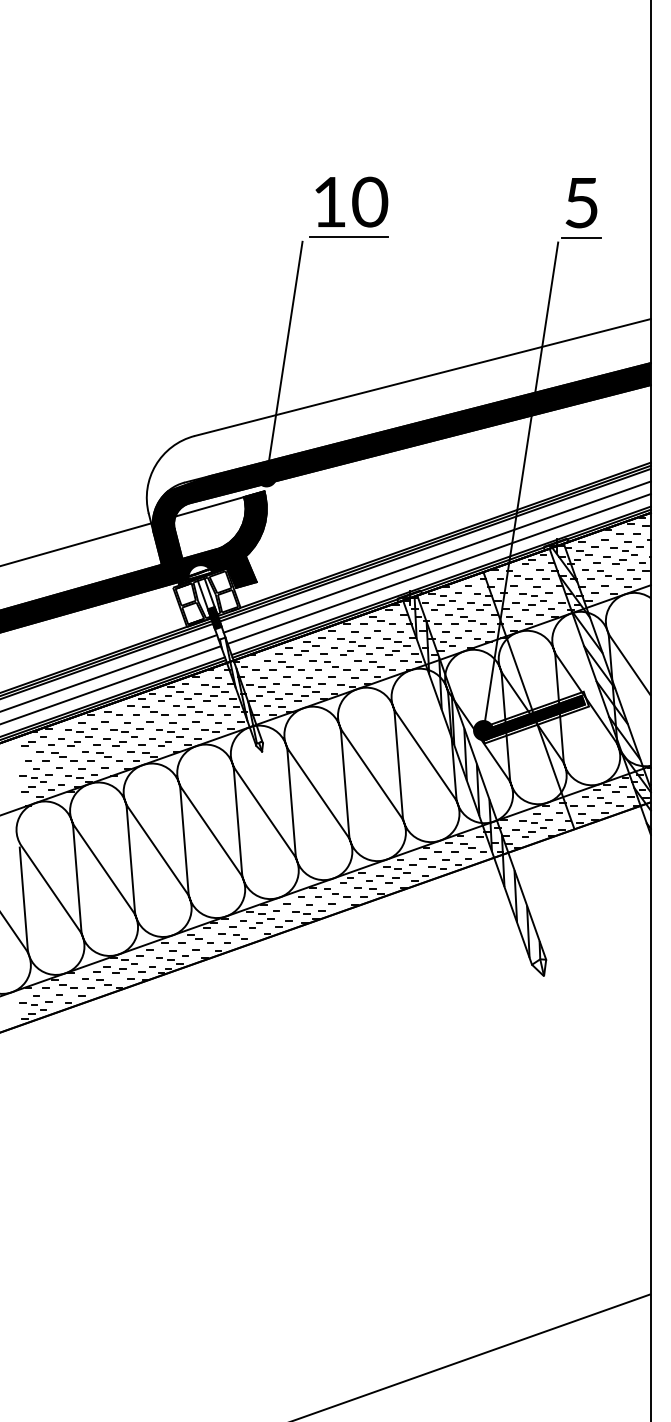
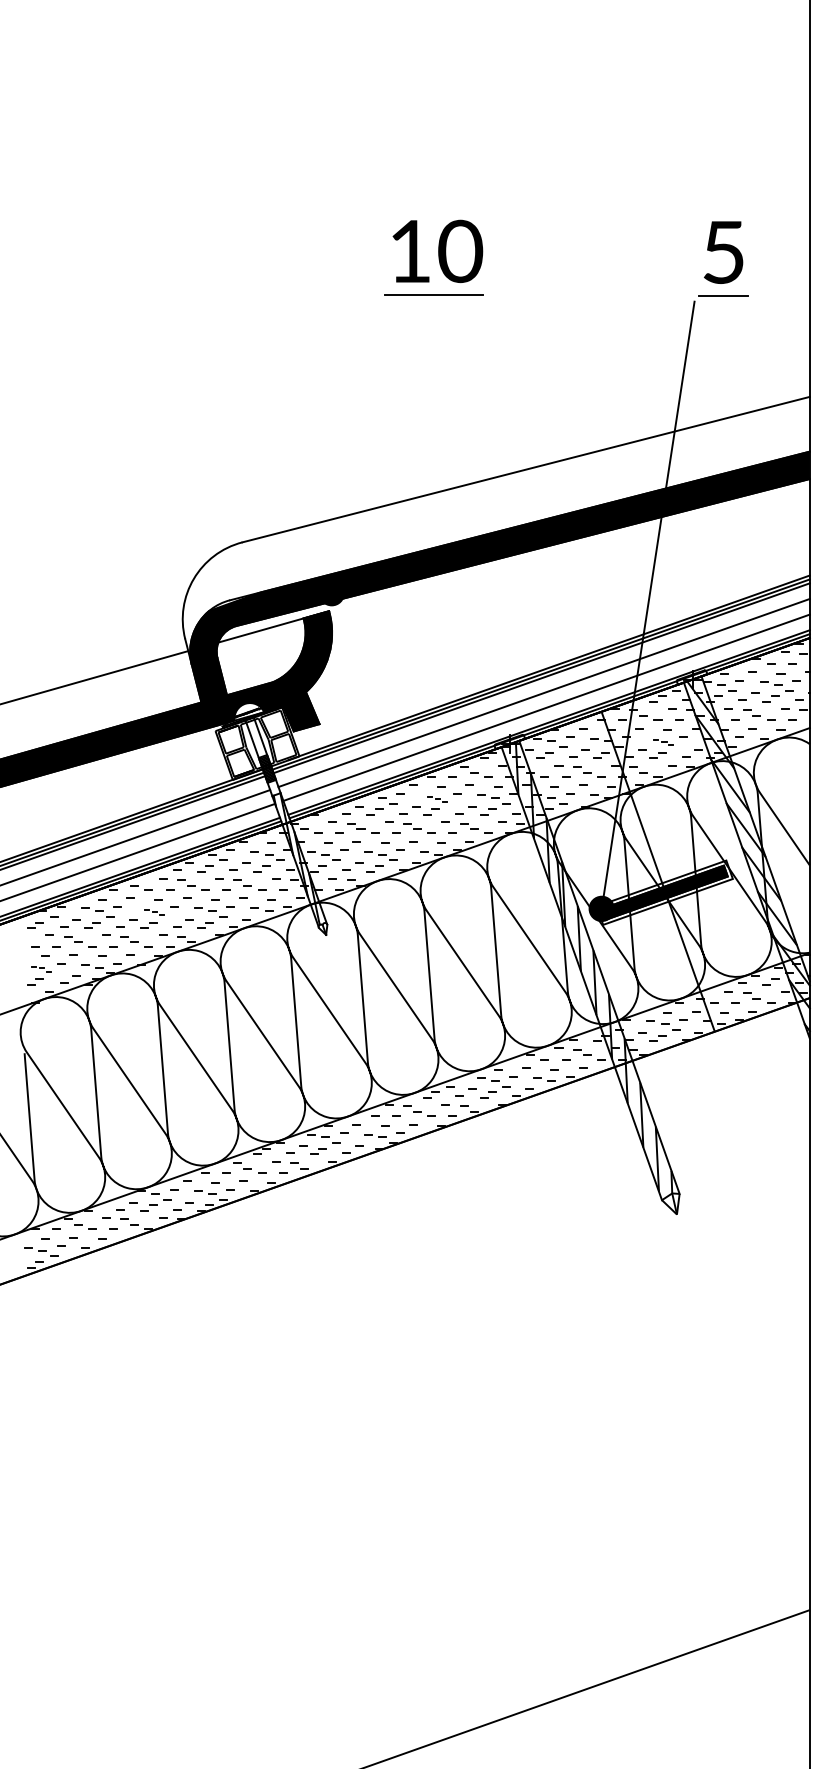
line: (284, 358) -> (353, 446), removed
part: (533, 596) -> (663, 742), size x0.6
part: (351, 642) -> (437, 799), size x0.6
part: (124, 733) -> (154, 912), size x0.6
part: (33, 778) -> (41, 968), size x0.6

